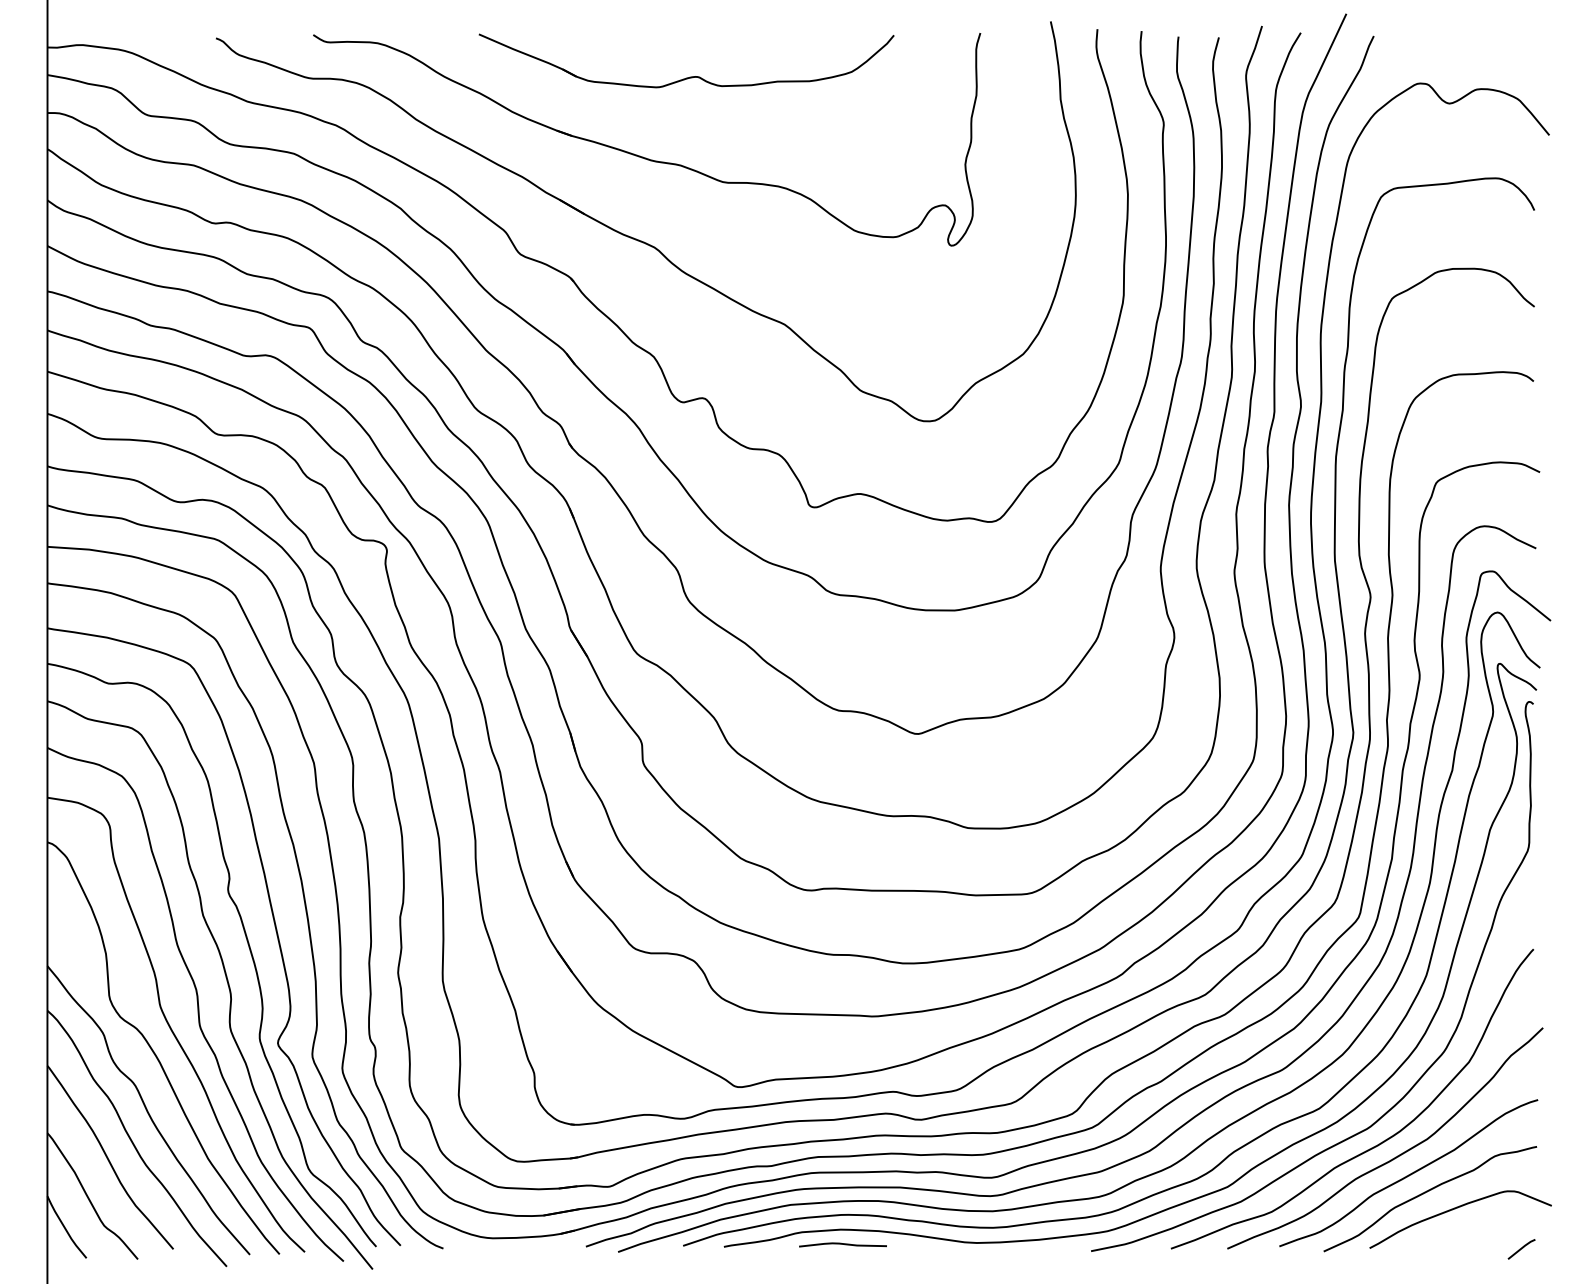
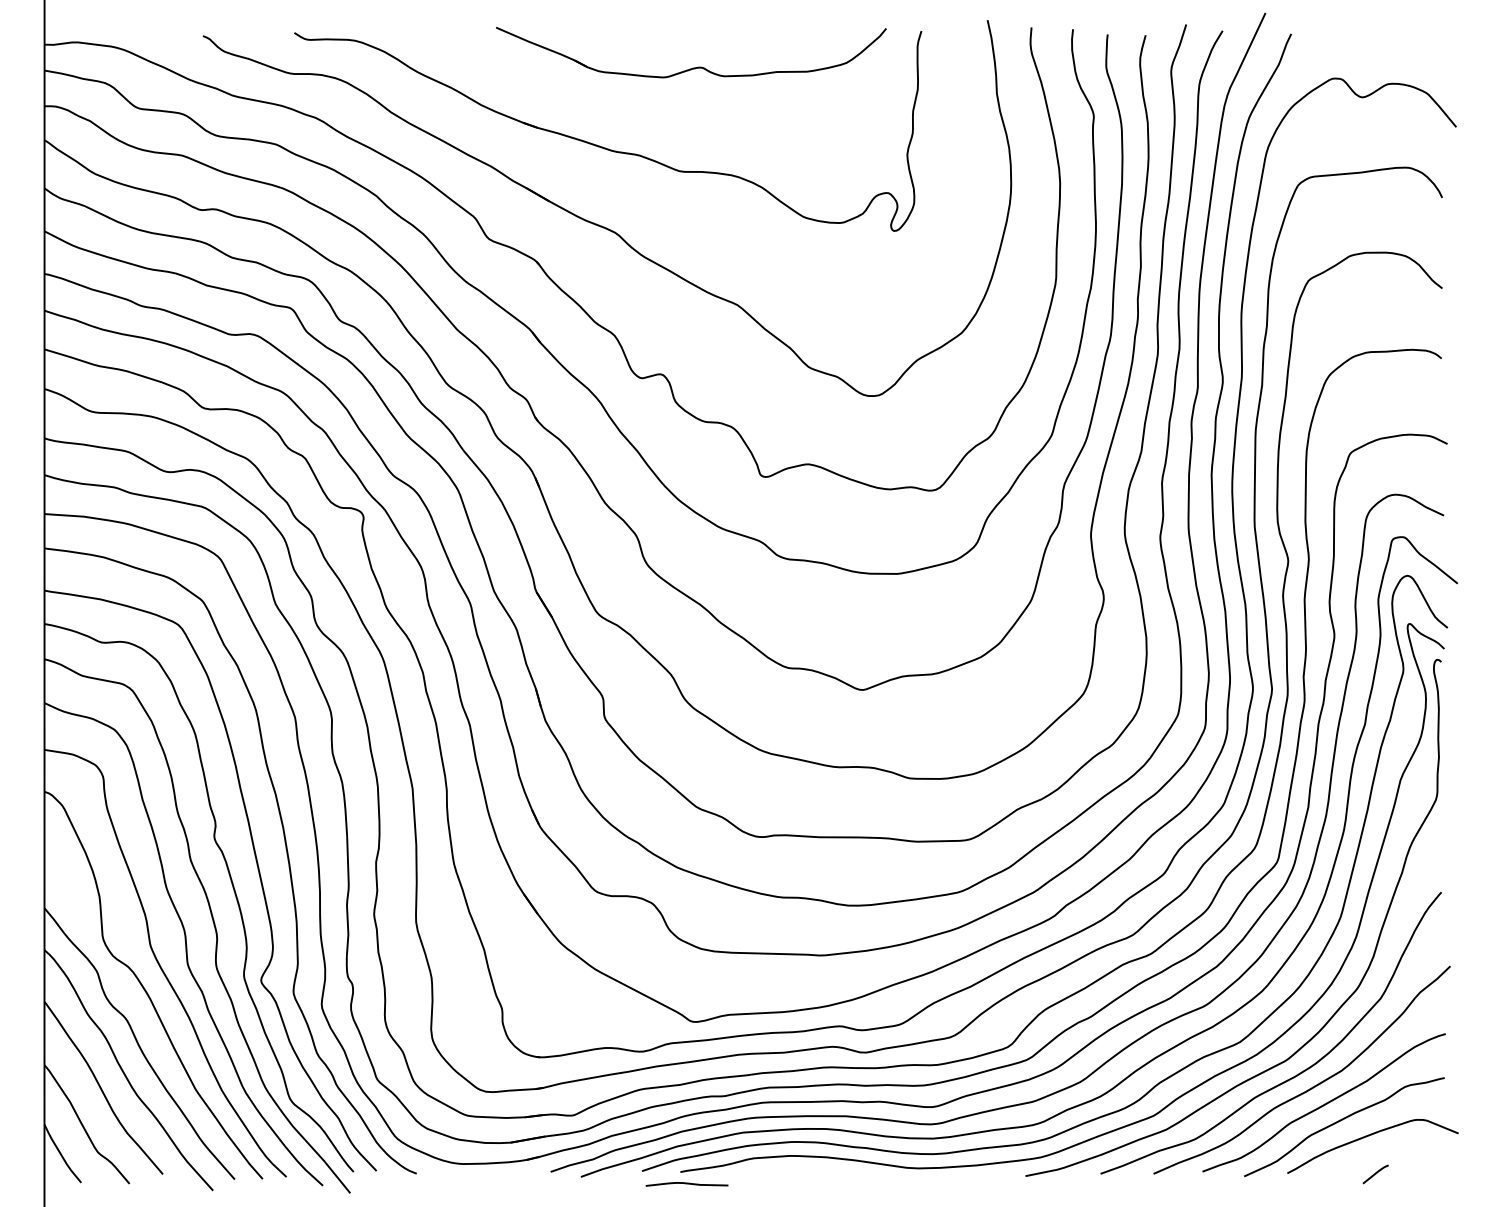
part: (689, 76) -> (694, 67), moved
curve: (842, 1244) -> (686, 1183), moved
line: (1521, 1249) -> (1375, 1174), moved

